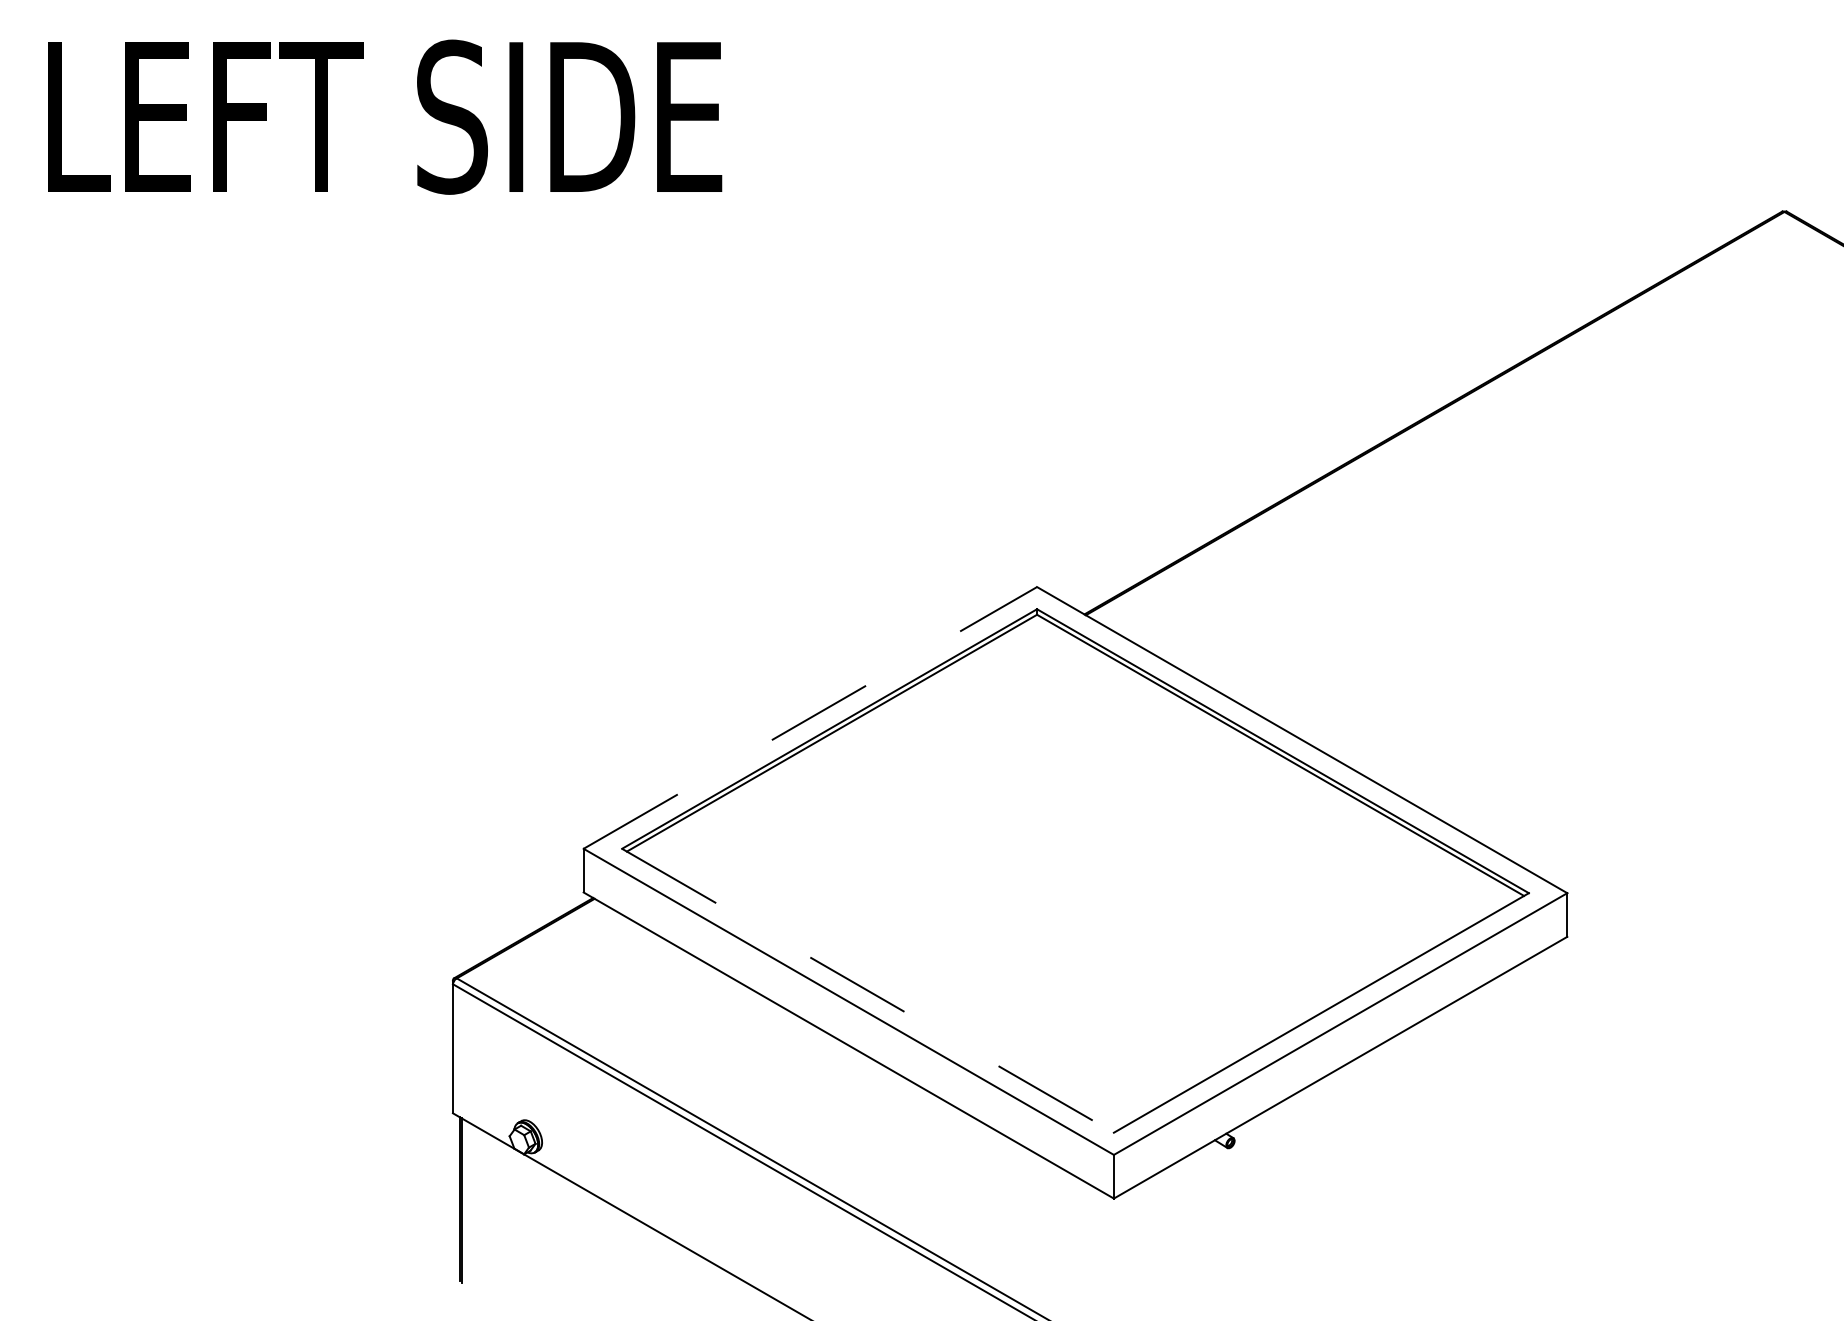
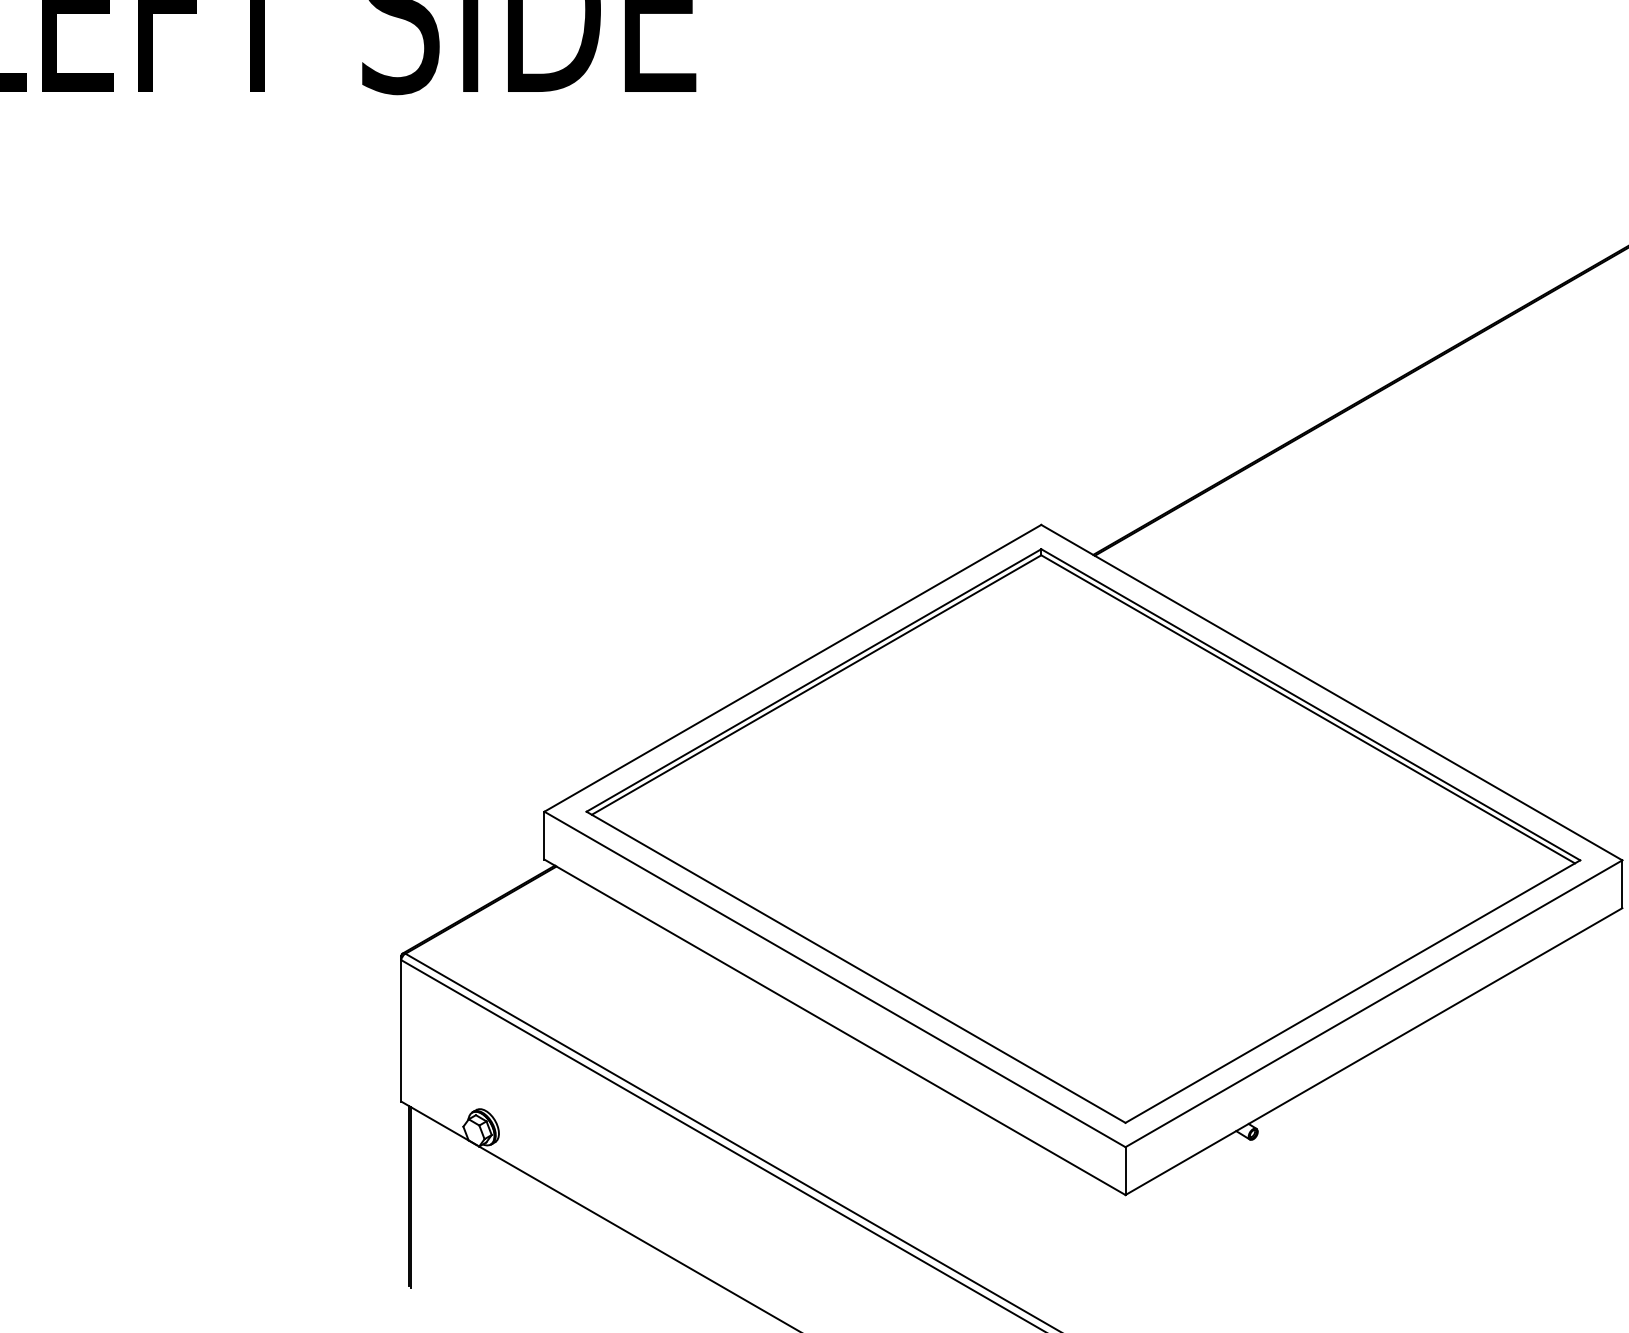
line: (810, 717) -> (793, 667), dashed -> solid
line: (868, 990) -> (856, 967), dashed -> solid

